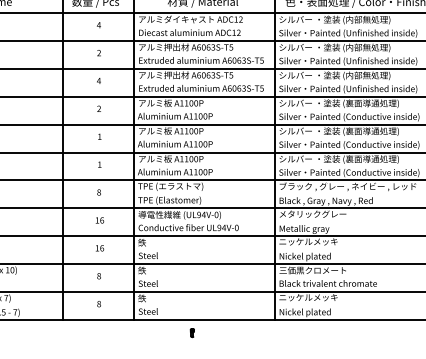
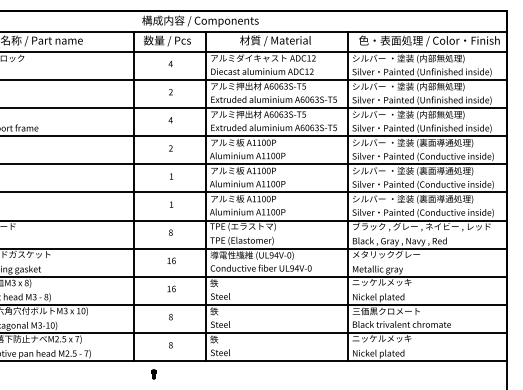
part: (191, 333) -> (153, 374), moved

